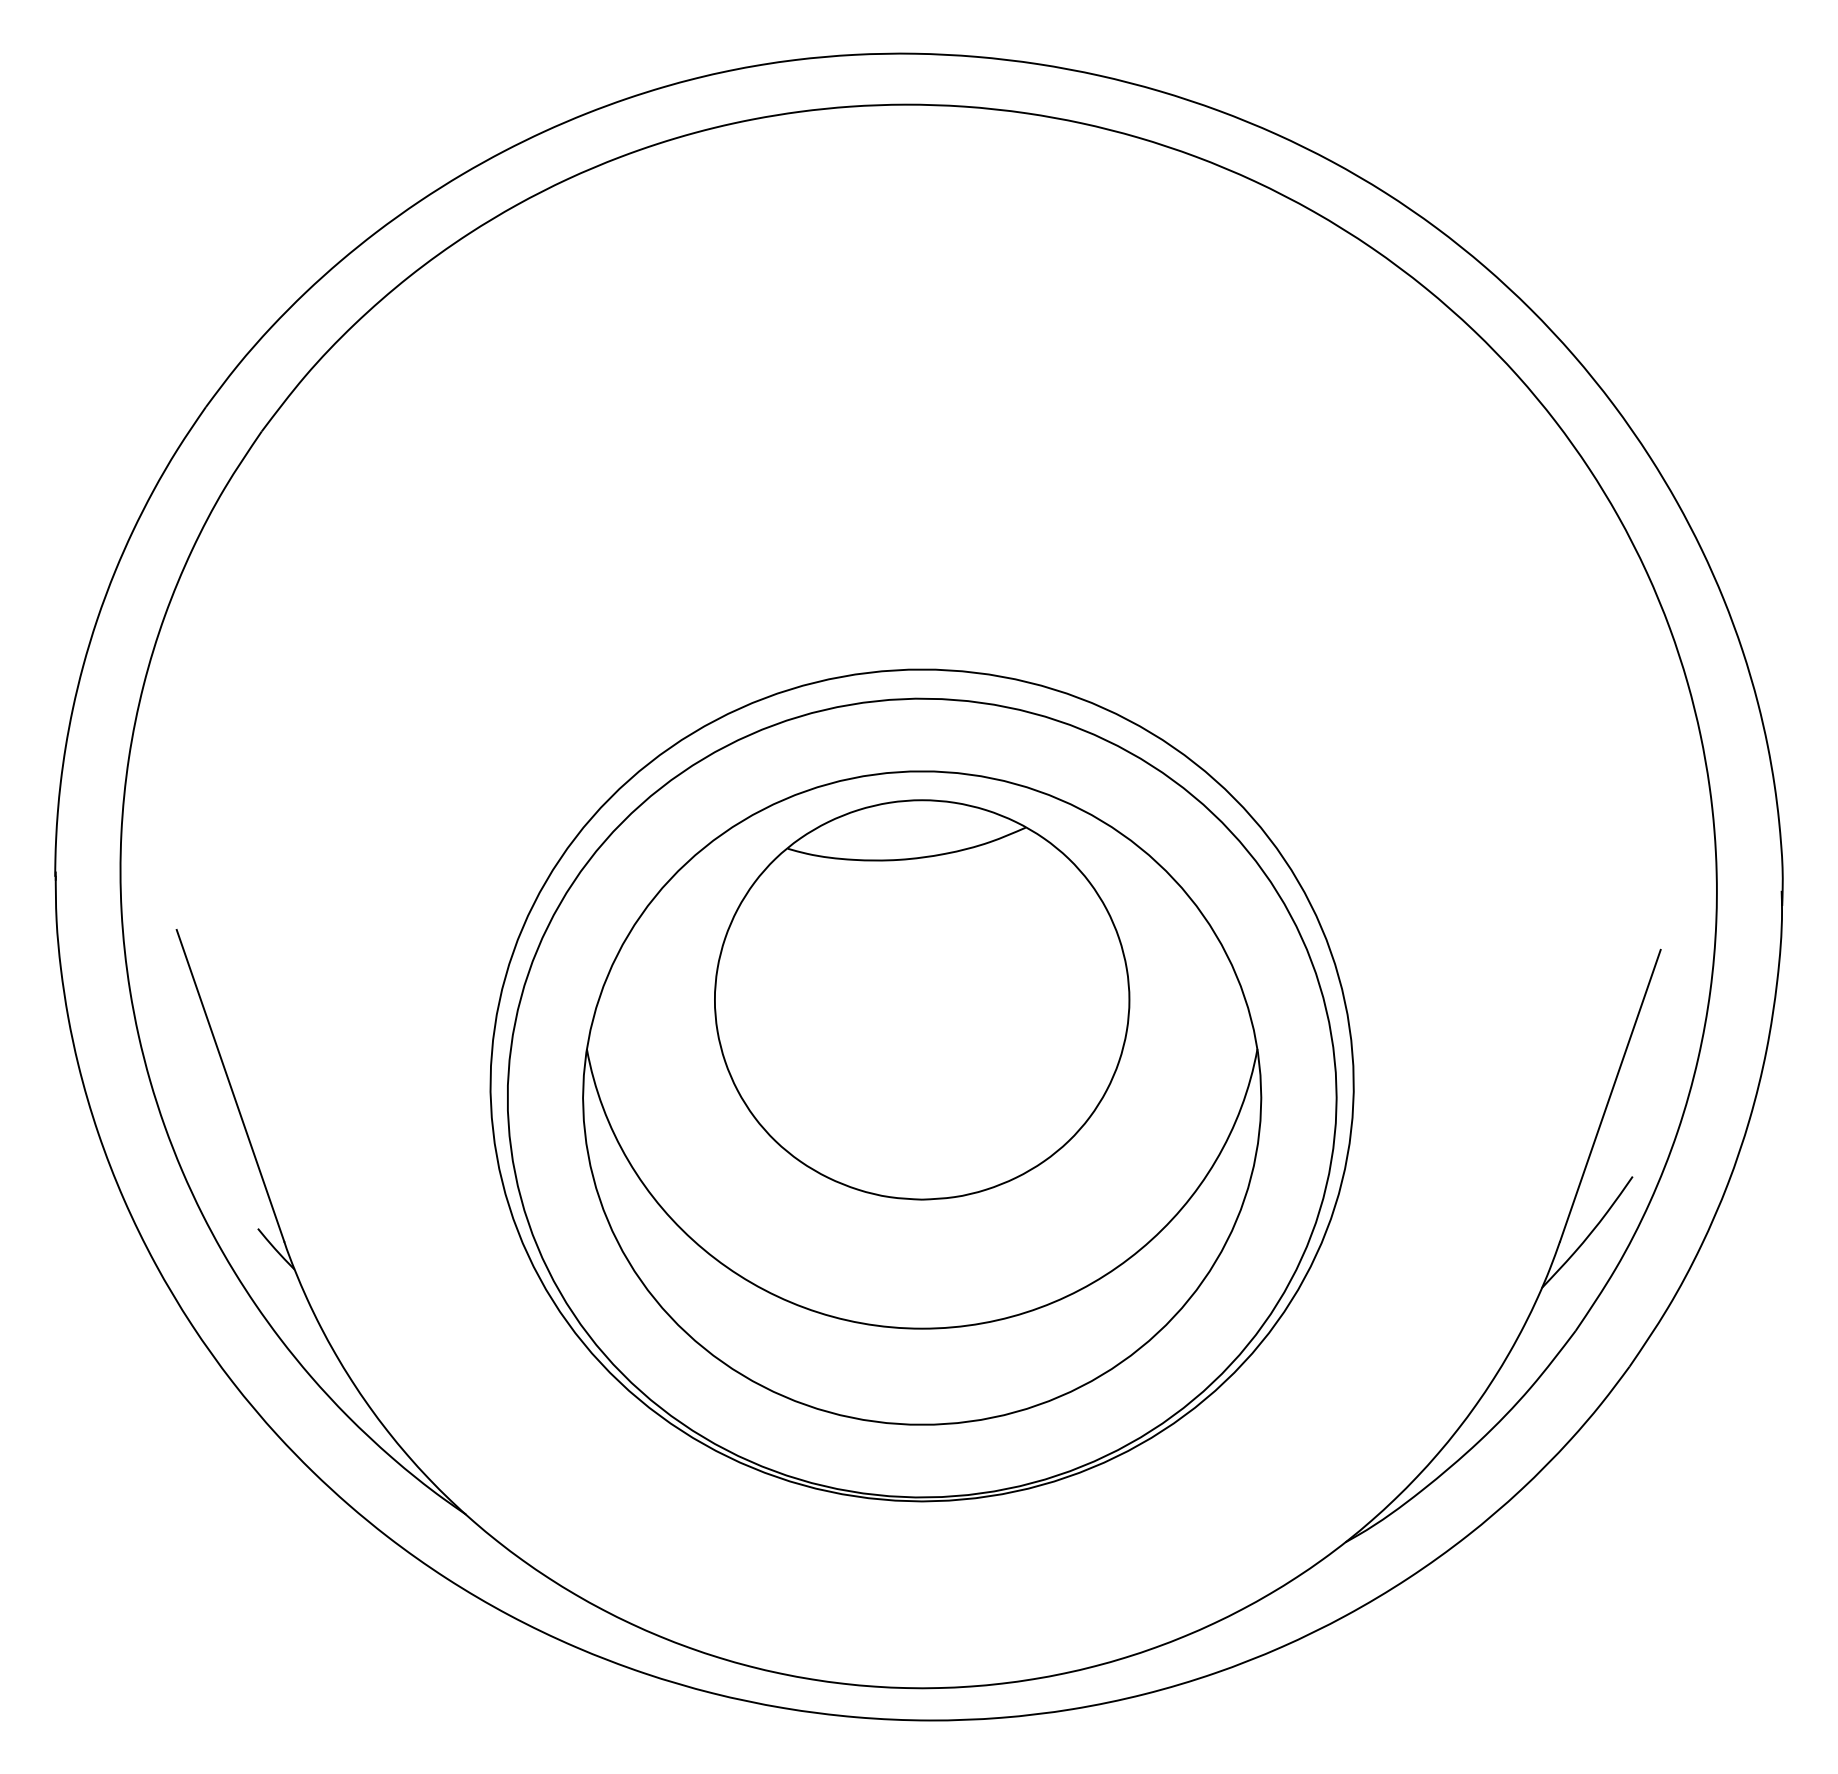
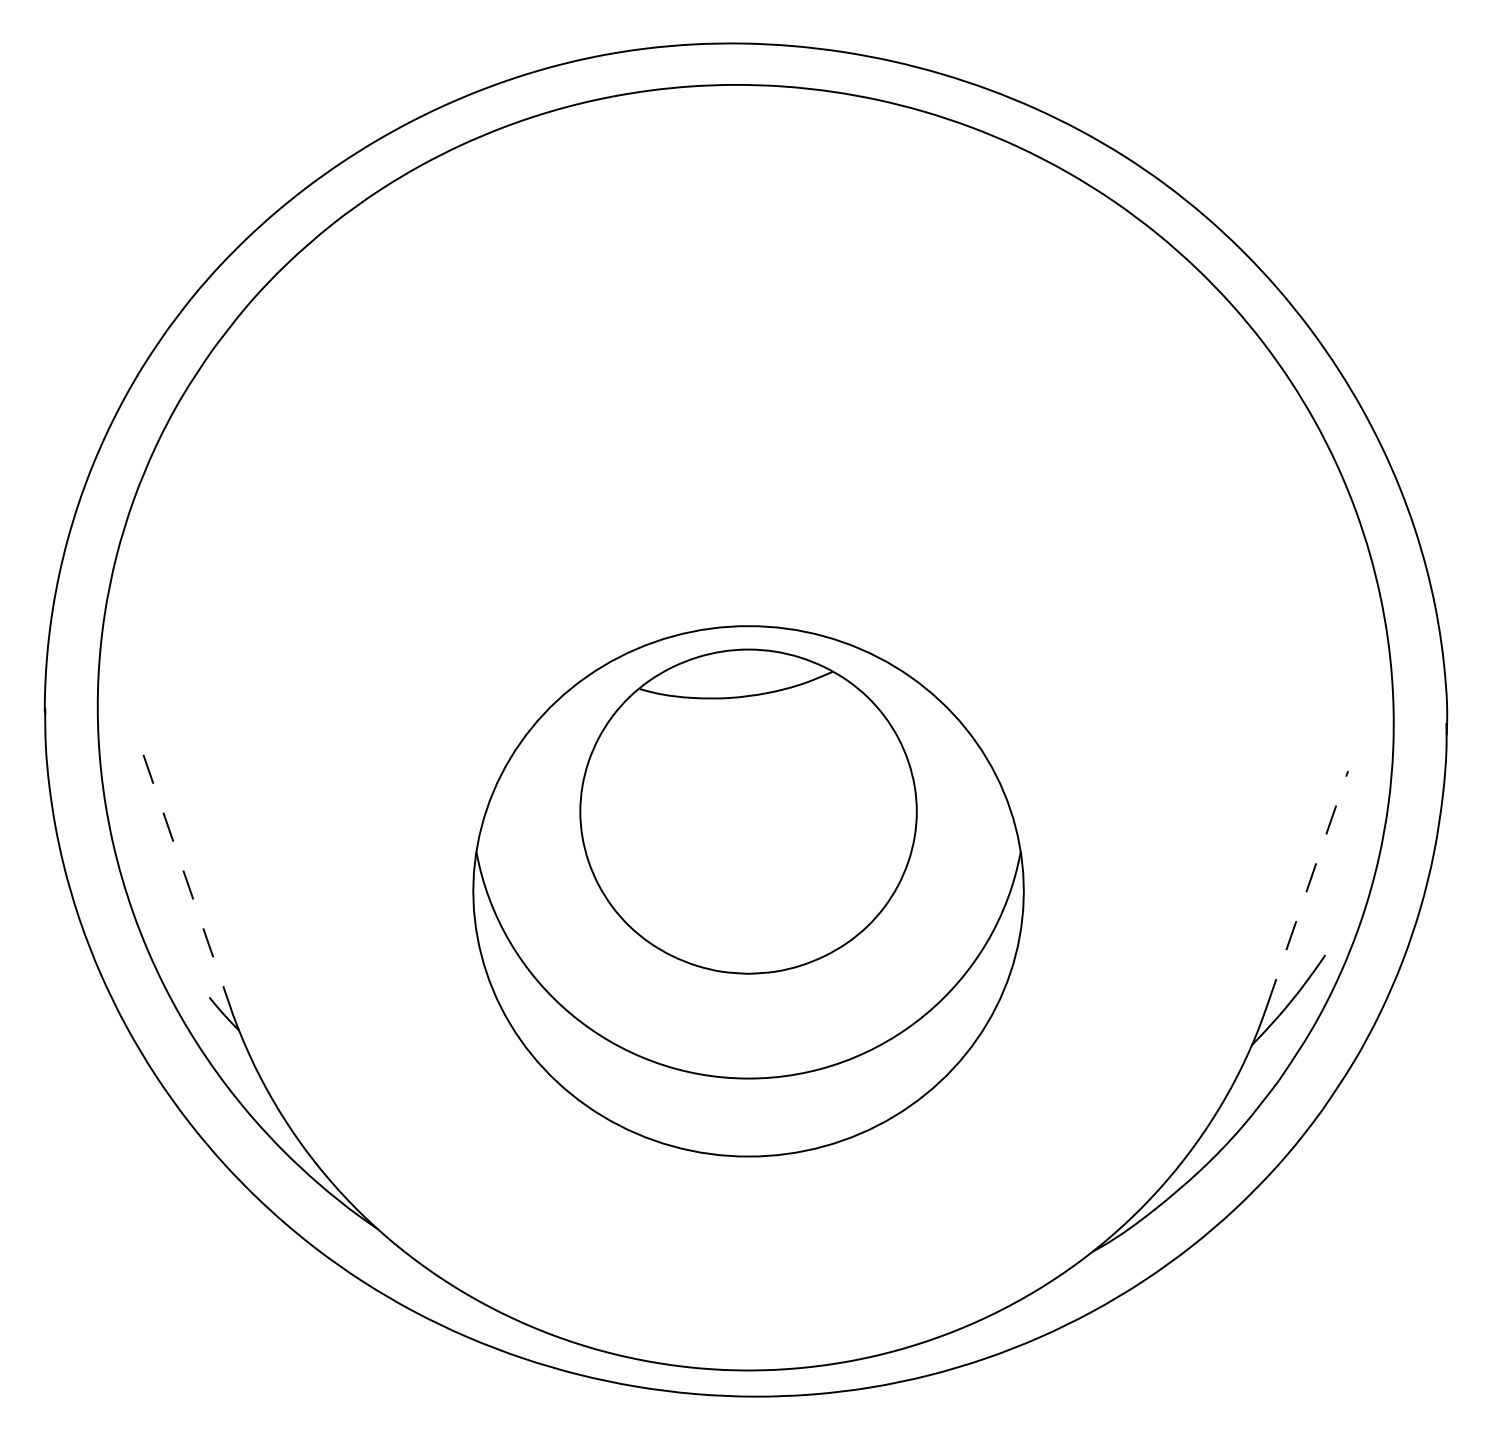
part: (922, 1084) -> (748, 880), removed
line: (231, 1085) -> (187, 881), solid -> dashed
line: (1610, 1095) -> (1307, 889), solid -> dashed

